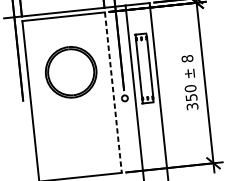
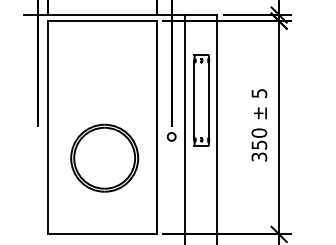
text: (187, 58) -> (259, 93), 8 -> 5
part: (70, 71) -> (104, 157), moved
line: (113, 92) -> (157, 127), dashed -> solid

